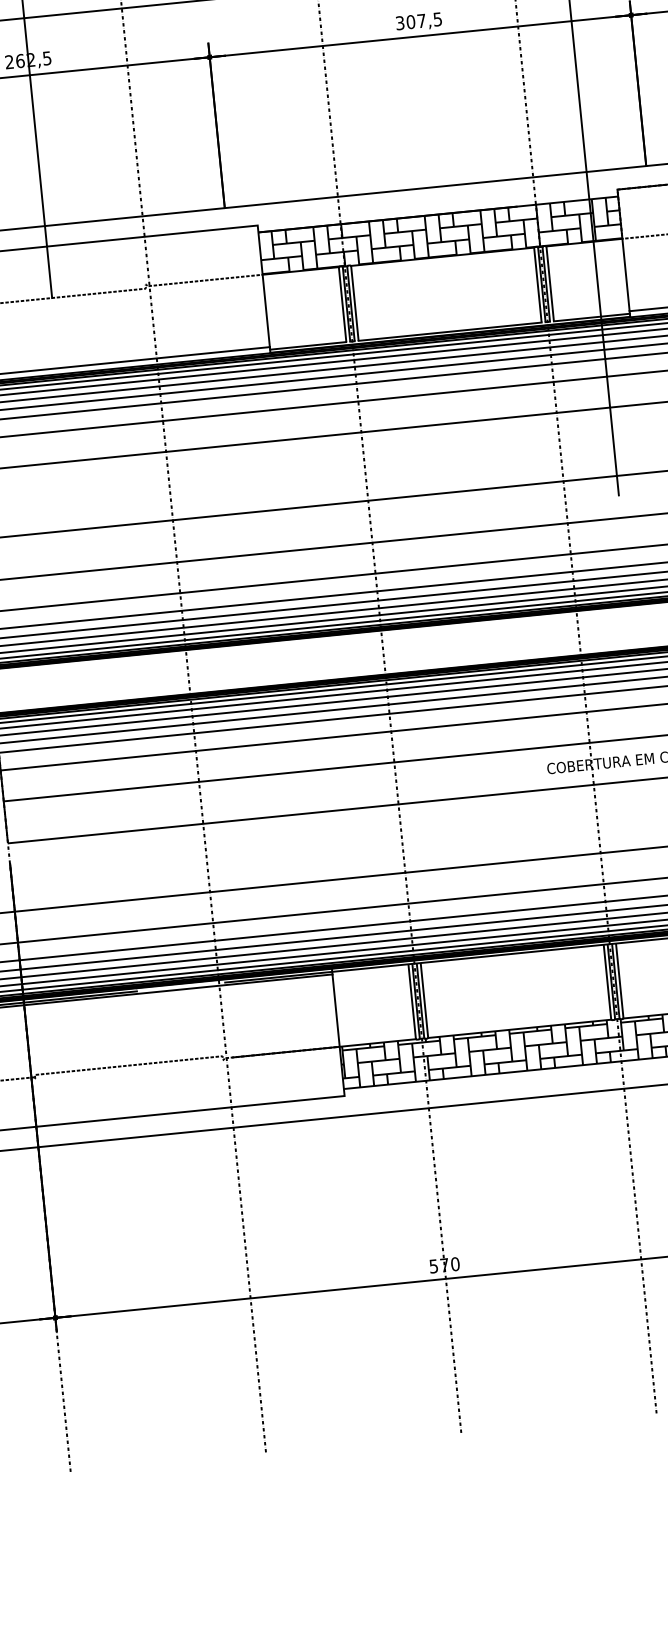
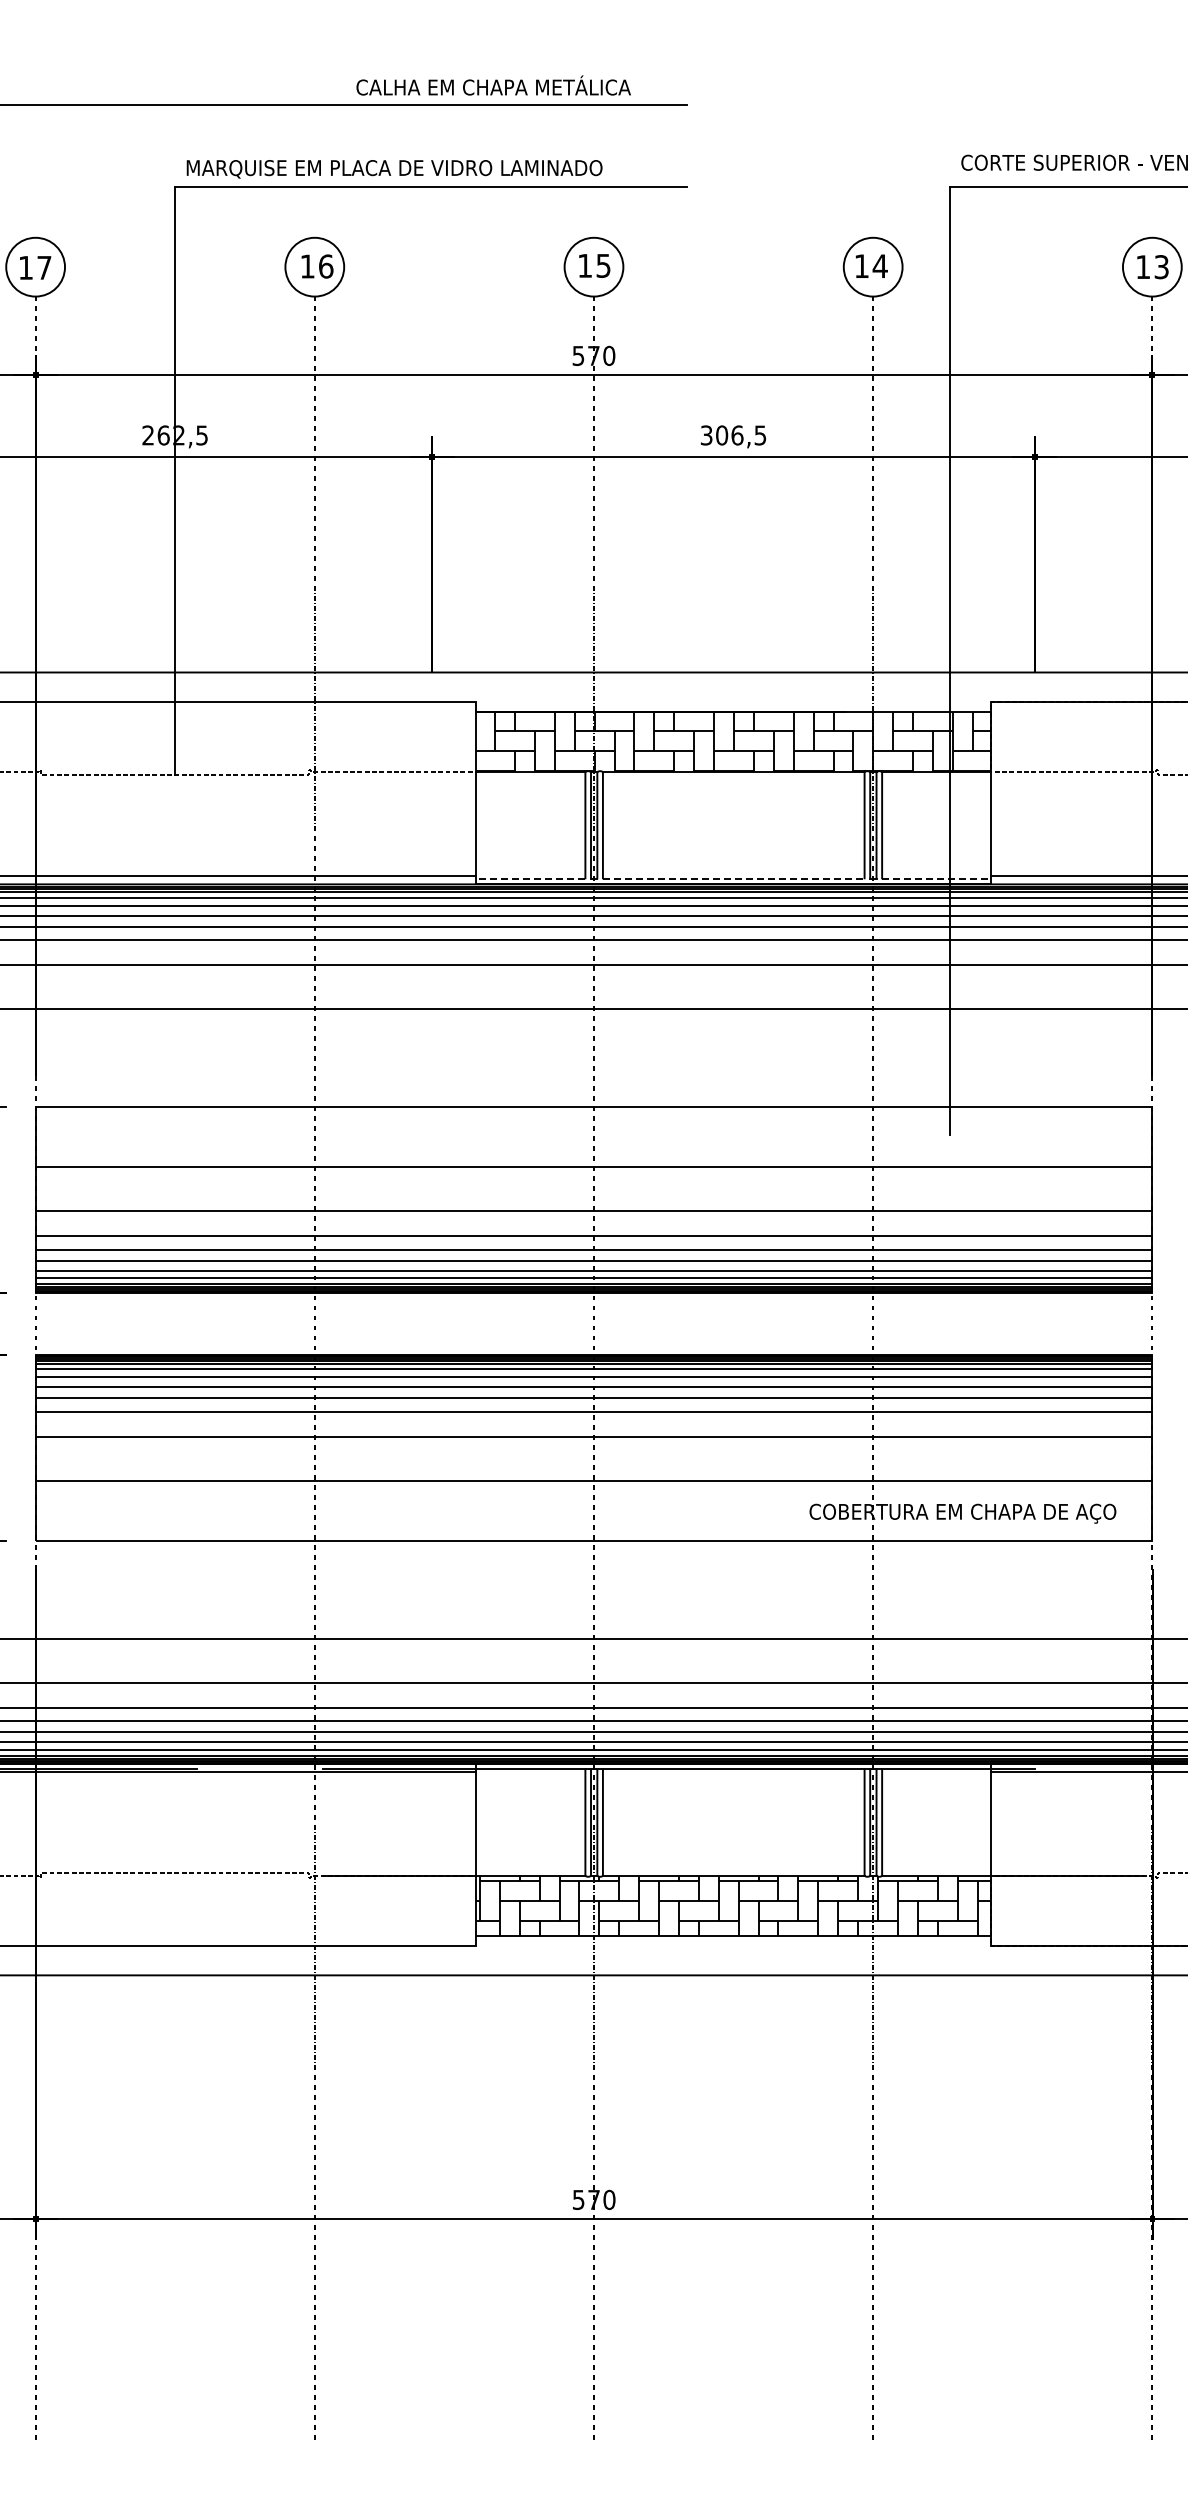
text: (421, 21) -> (737, 435), 307,5 -> 306,5
line: (591, 317) -> (936, 879), solid -> dashed
line: (449, 331) -> (733, 879), solid -> dashed
line: (307, 346) -> (530, 879), solid -> dashed

